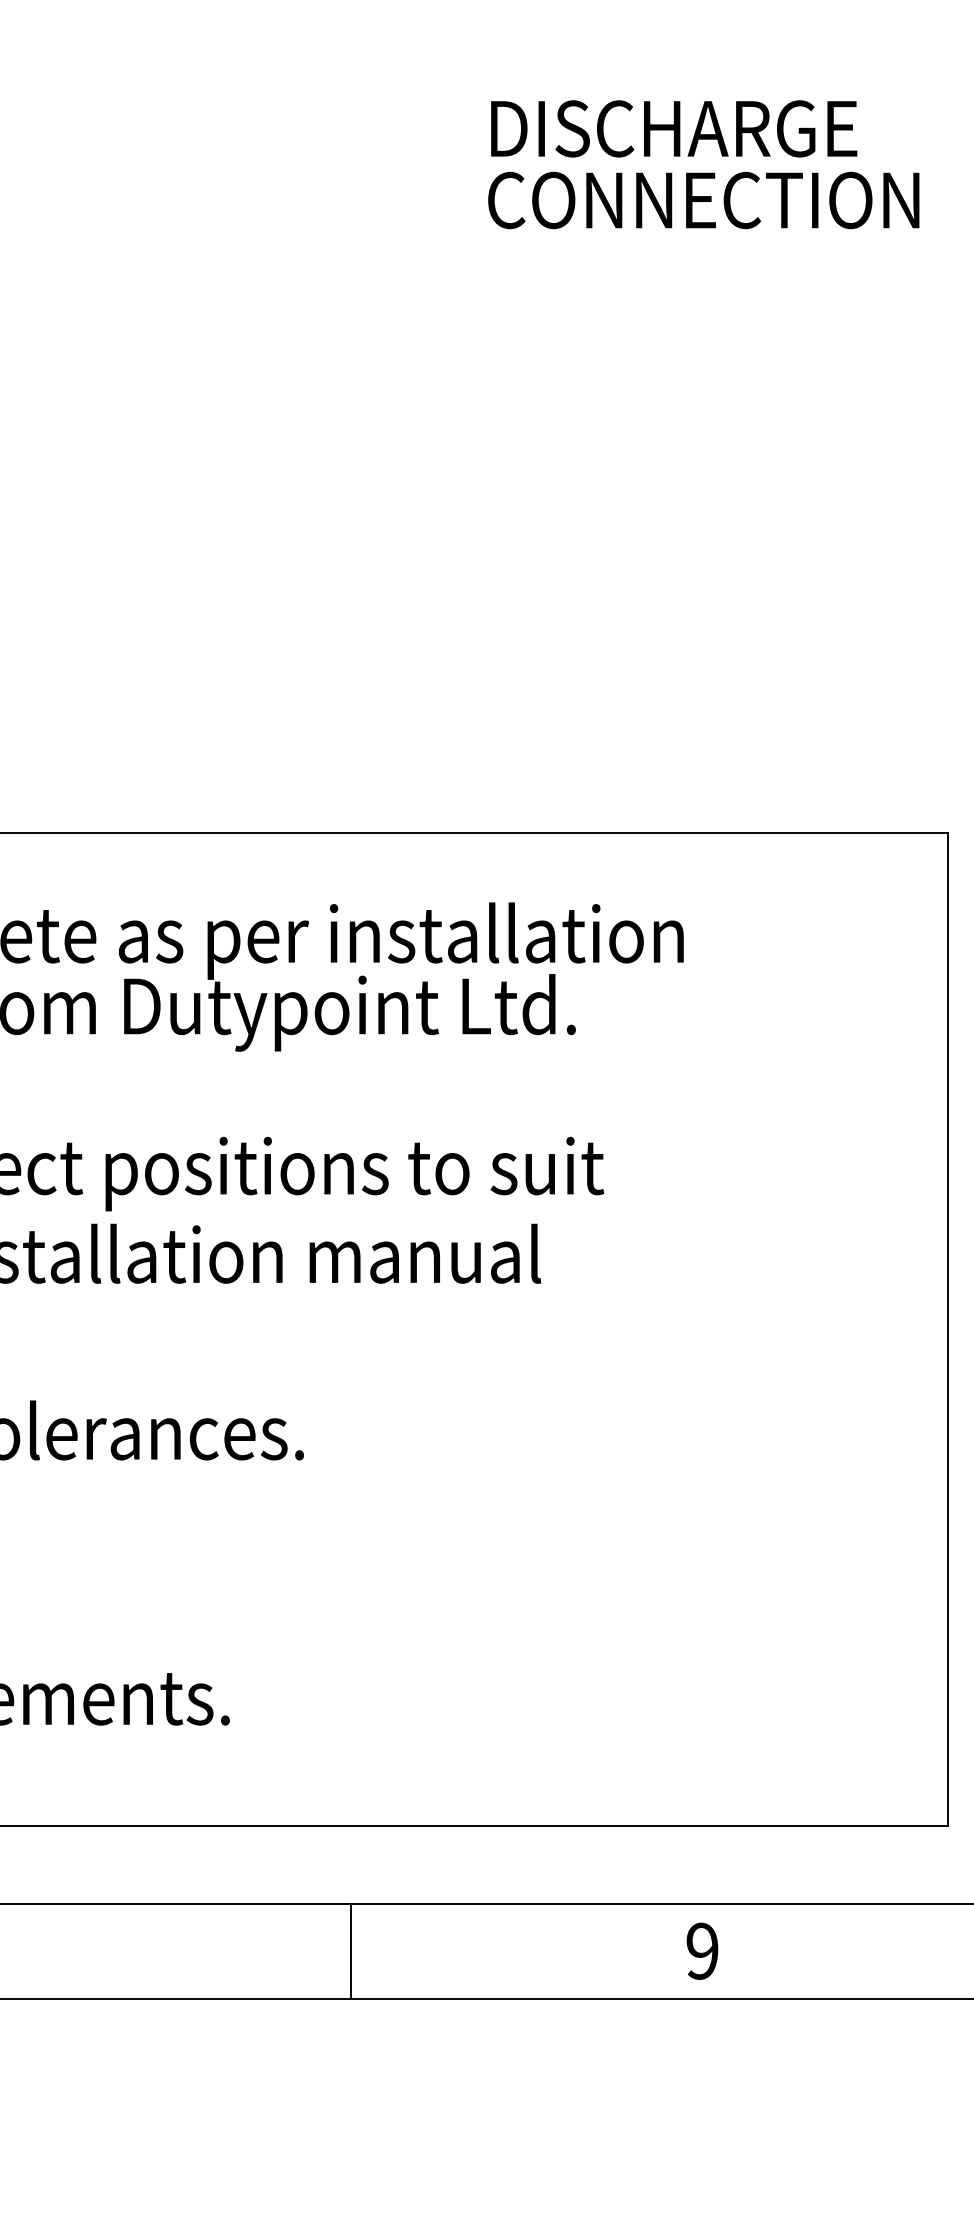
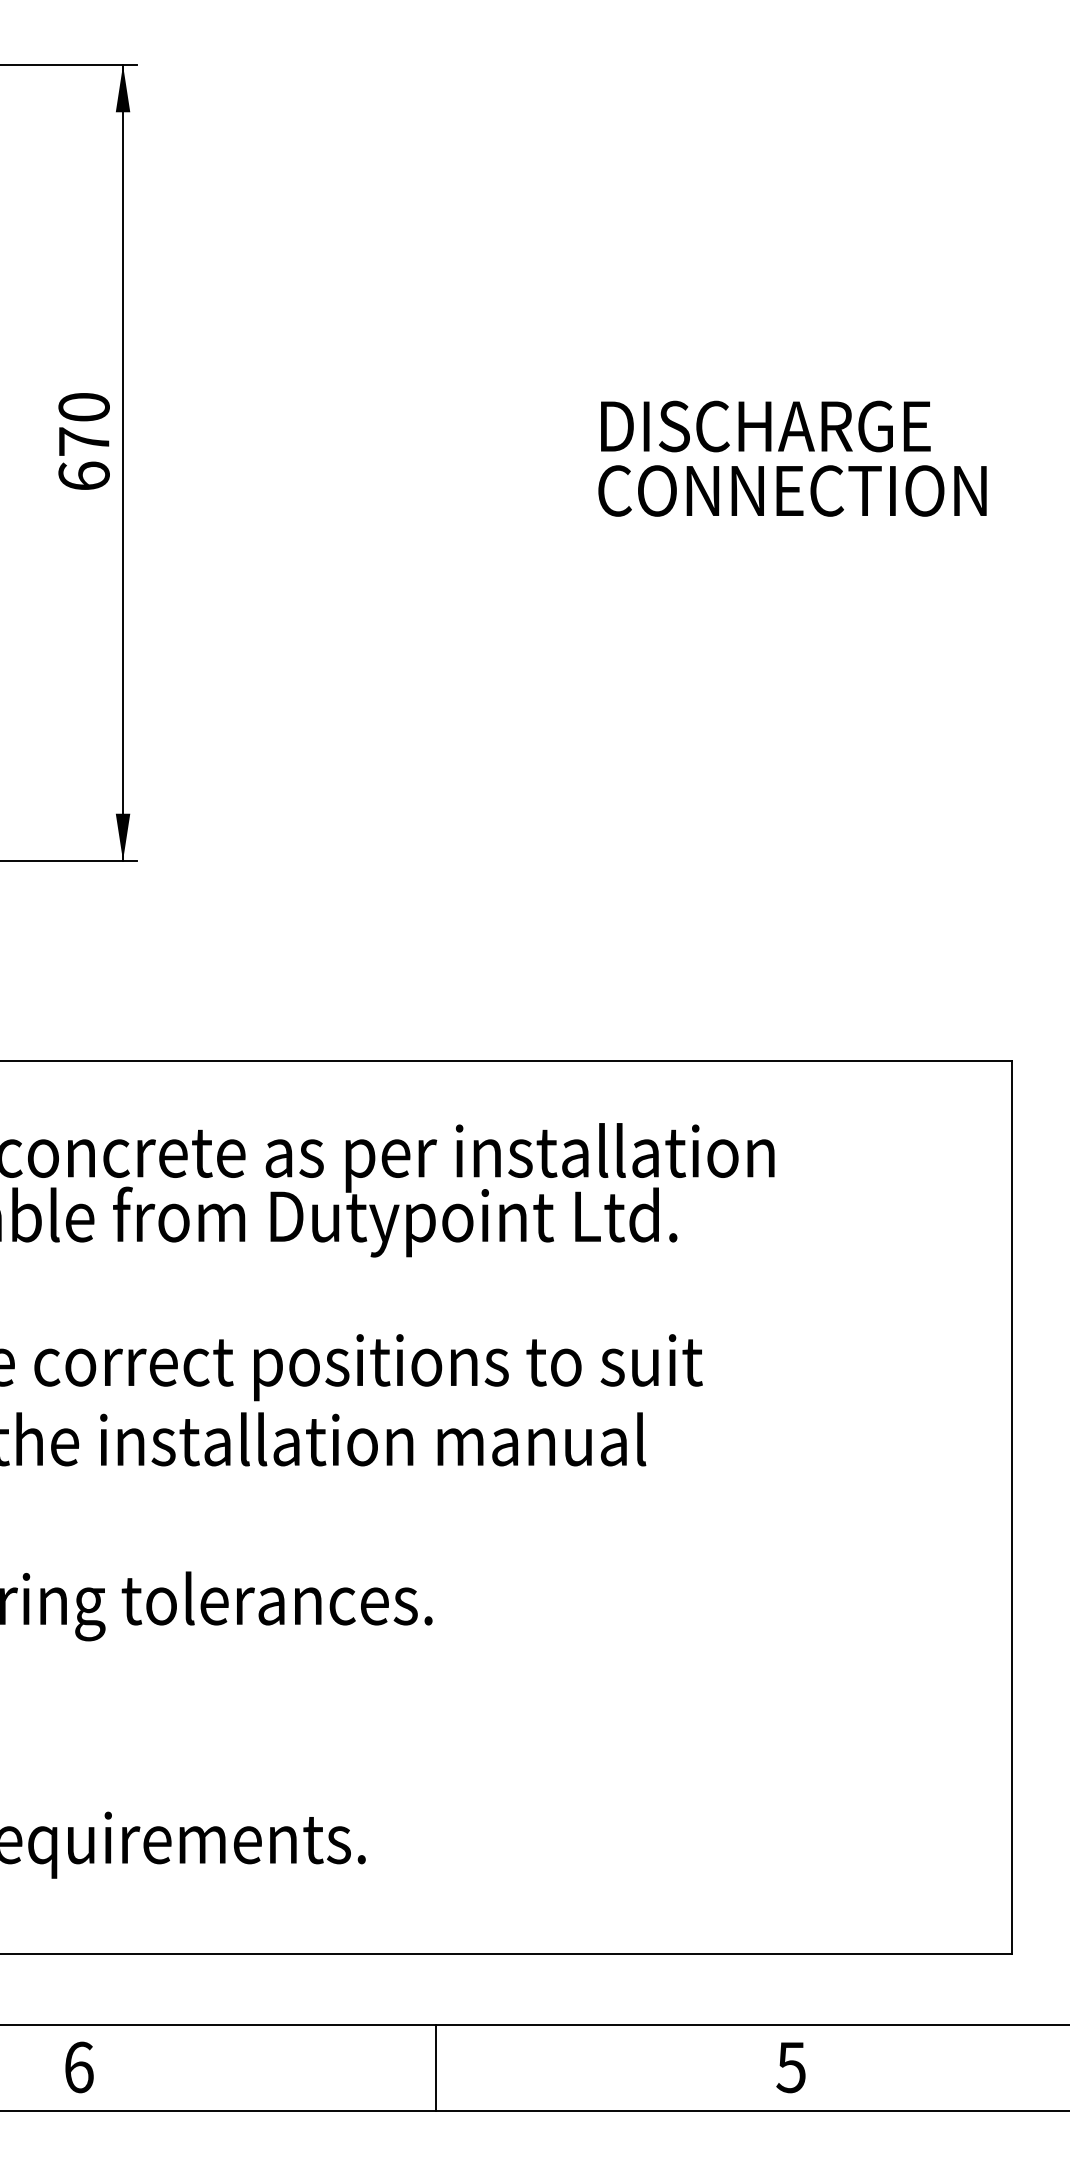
line: (350, 1951) -> (435, 2067), moved
text: (701, 1951) -> (790, 2067), 9 -> 5

